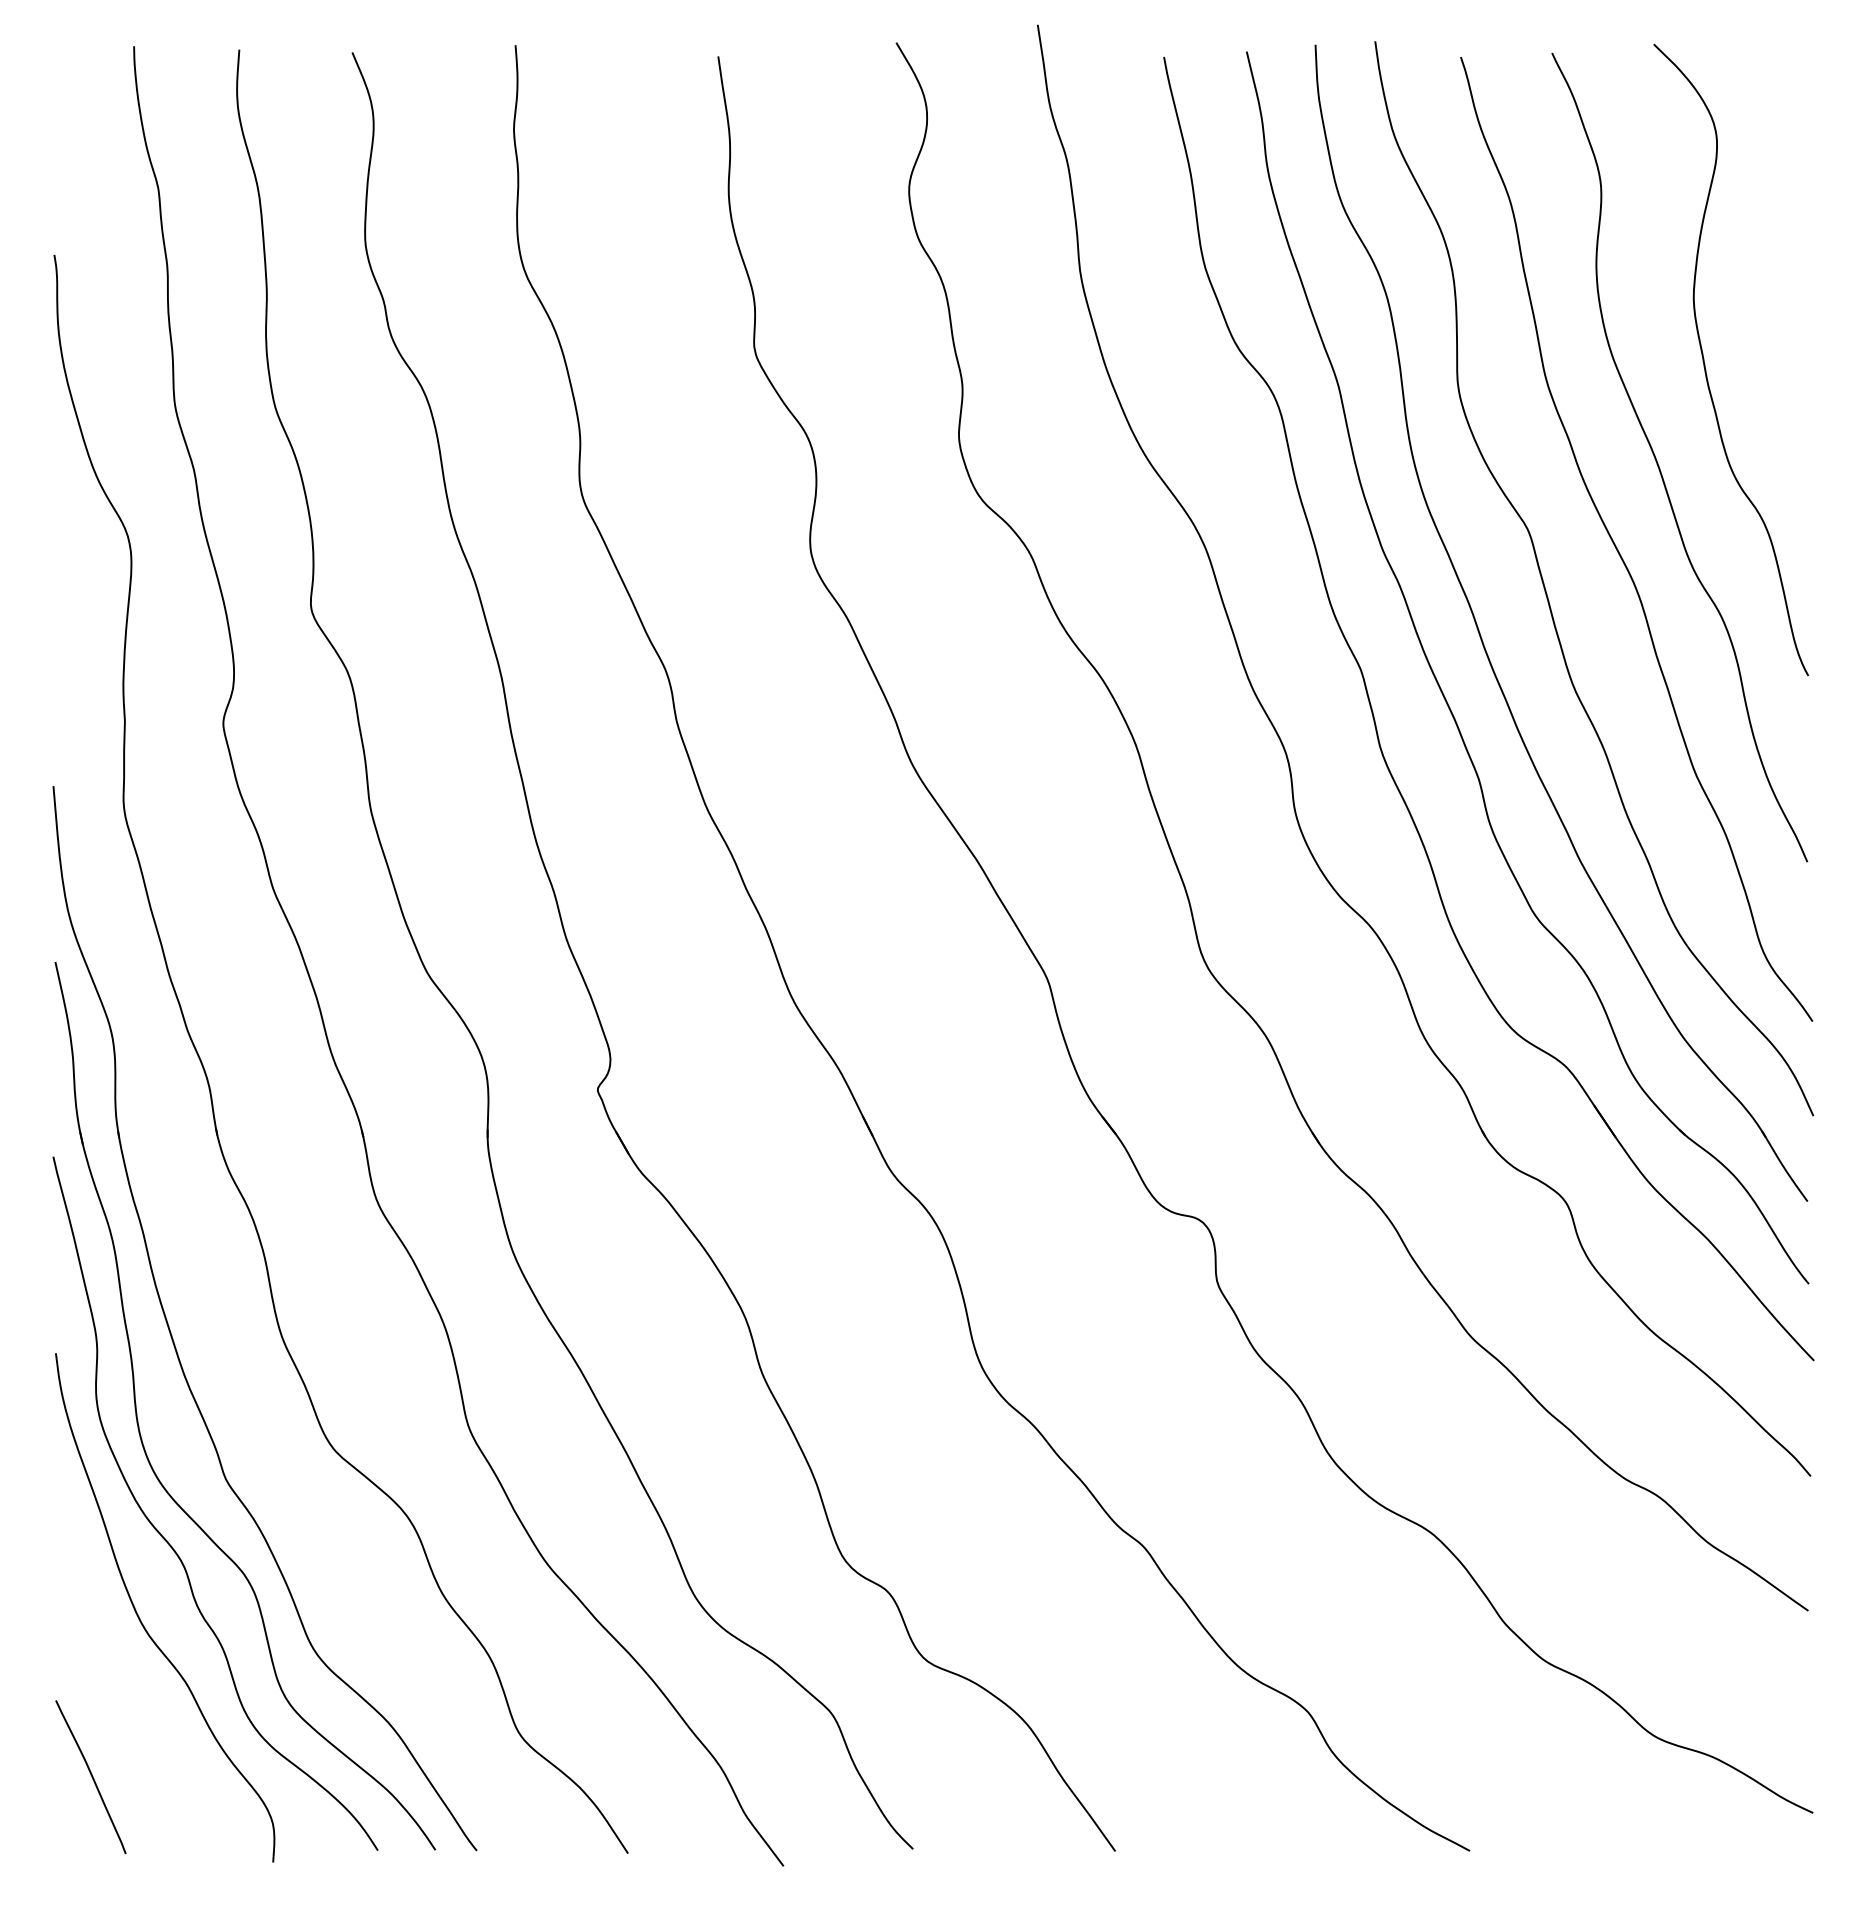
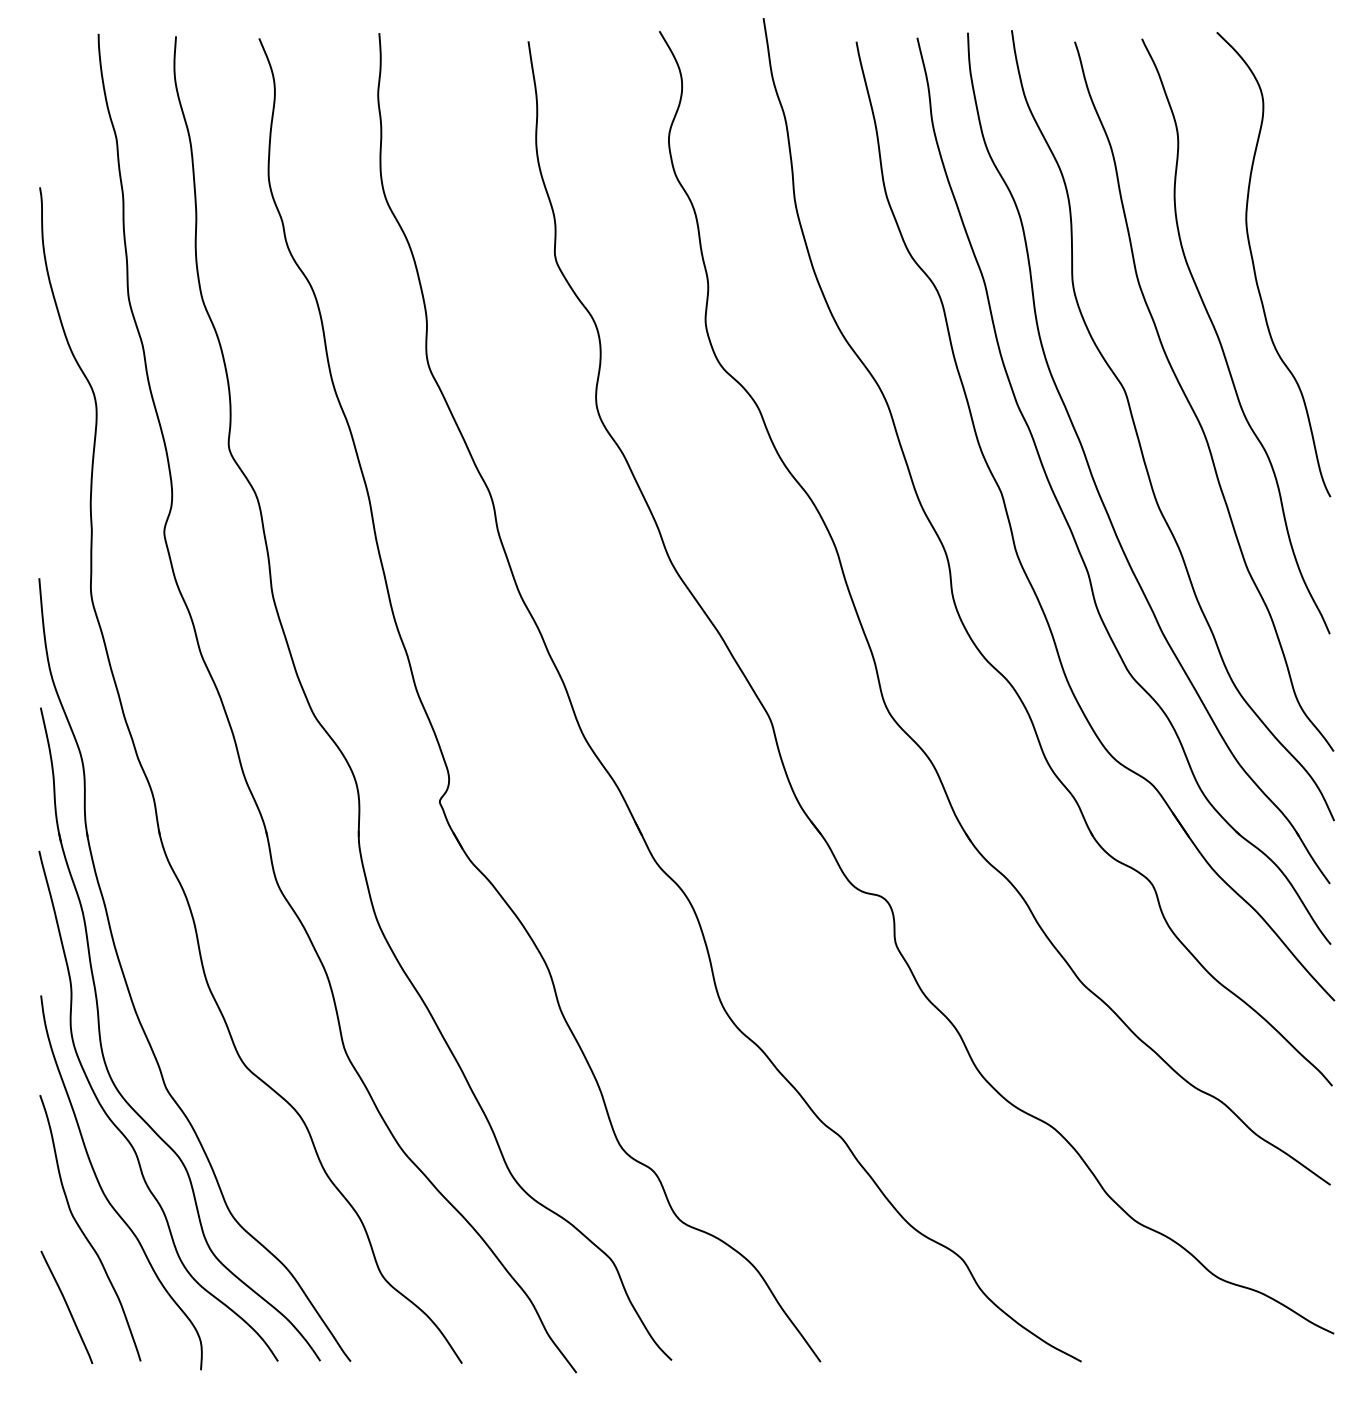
curve: (114, 1676) -> (84, 1233), added

